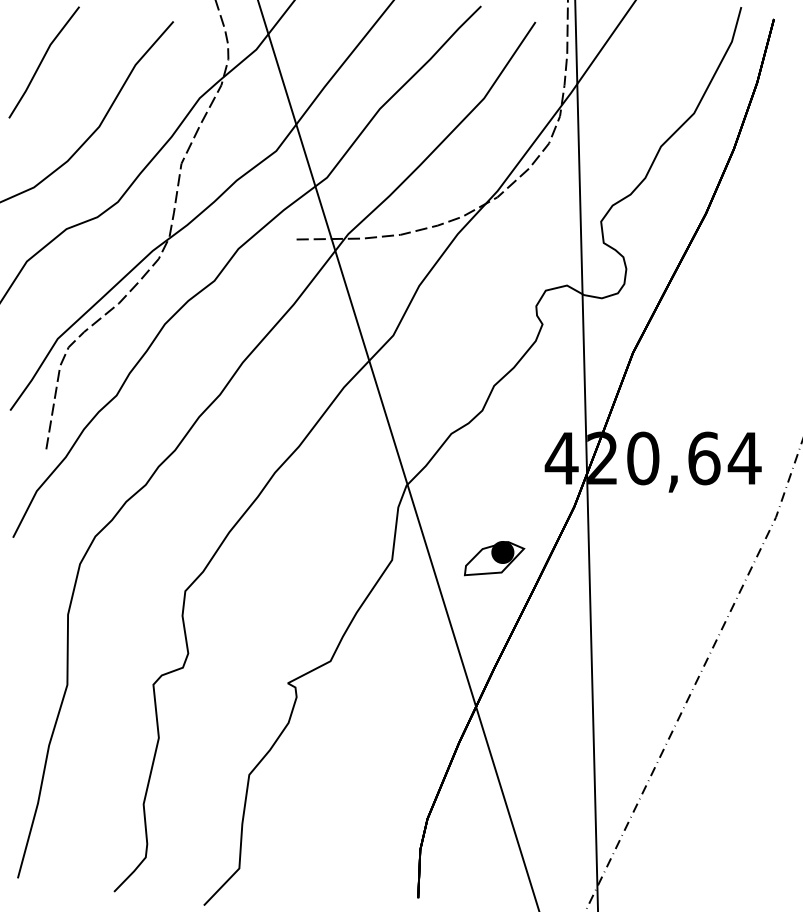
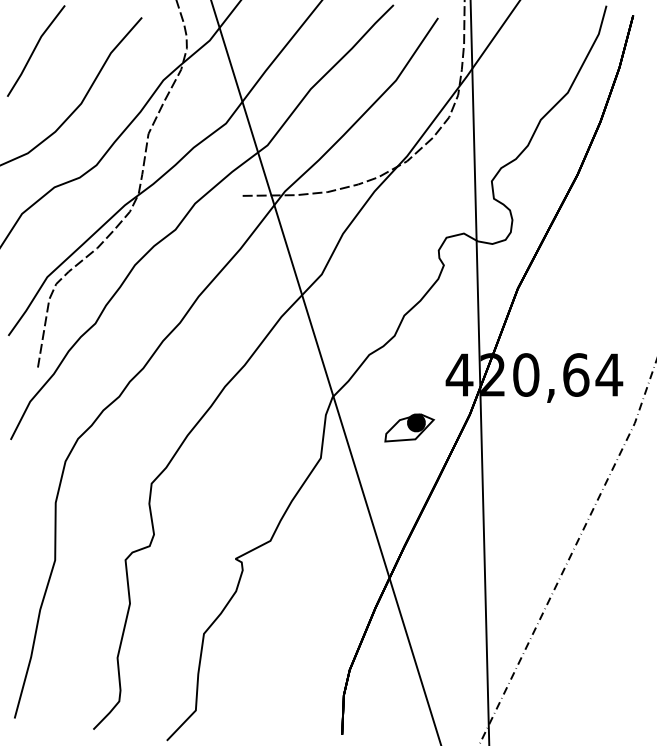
part: (494, 558) -> (409, 427), moved

